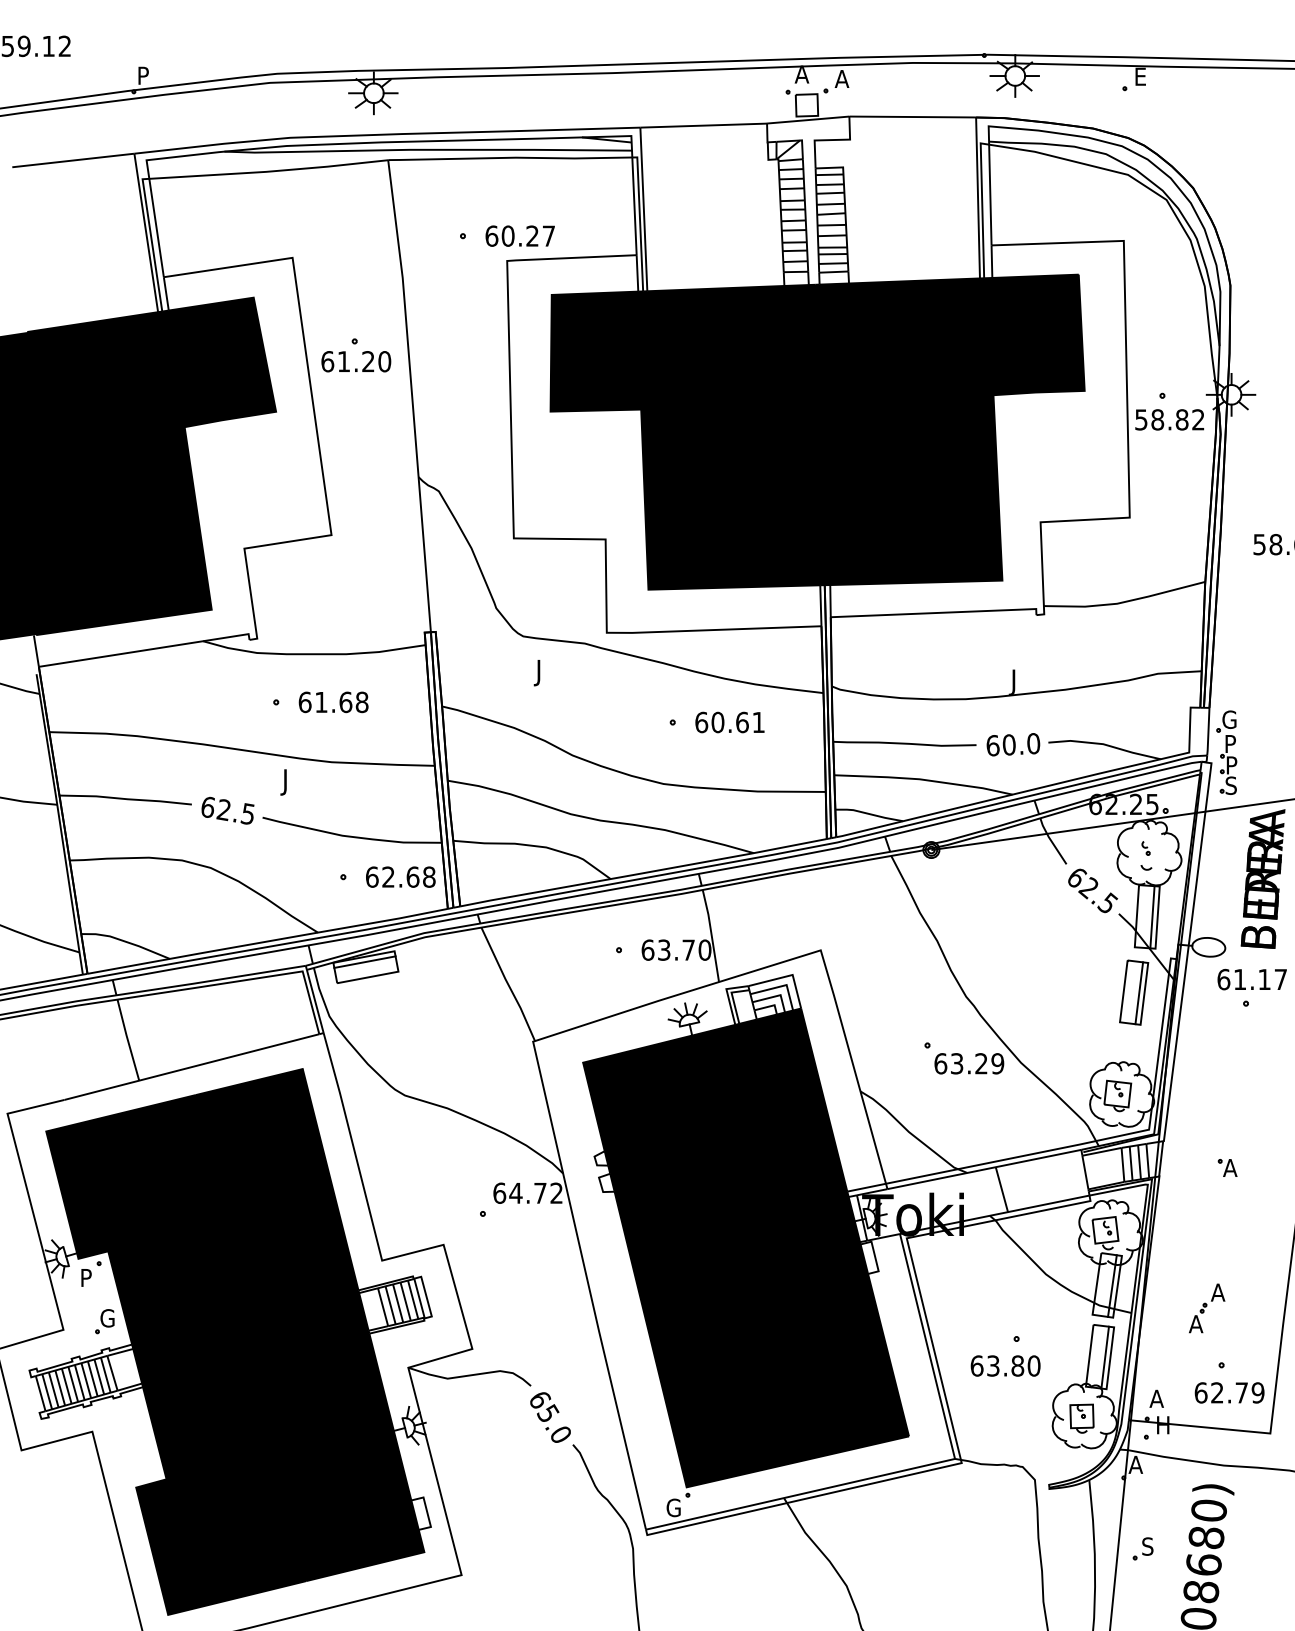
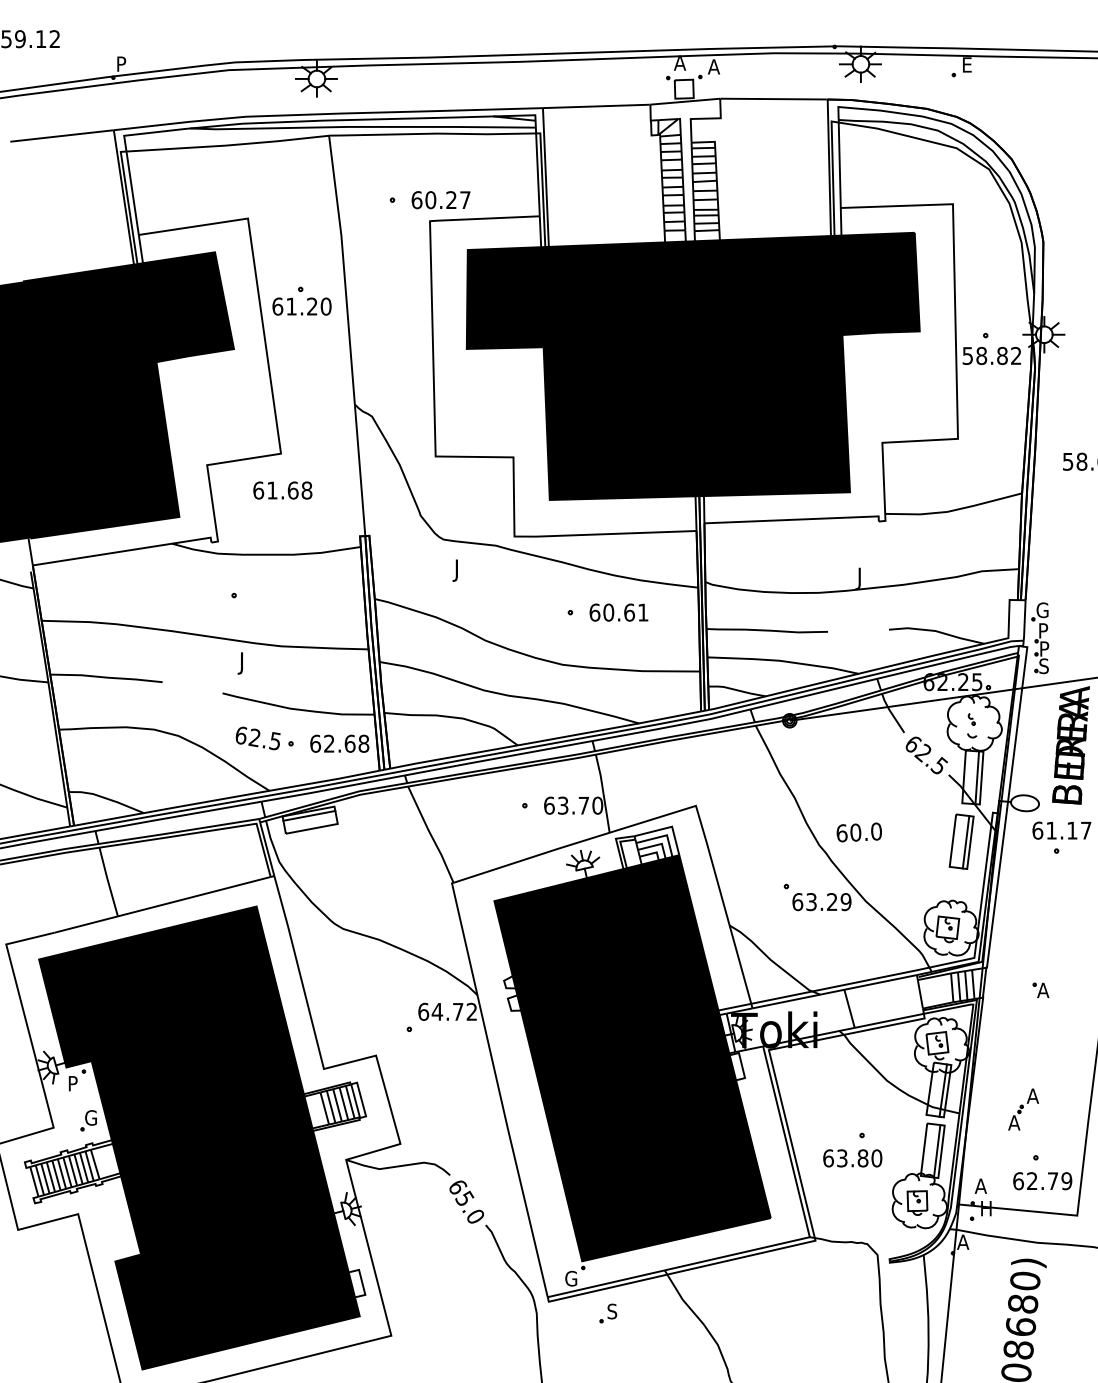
text: (333, 702) -> (282, 490), moved
text: (1012, 744) -> (858, 832), moved
text: (227, 810) -> (257, 738), moved
part: (1143, 1548) -> (608, 1313), moved

